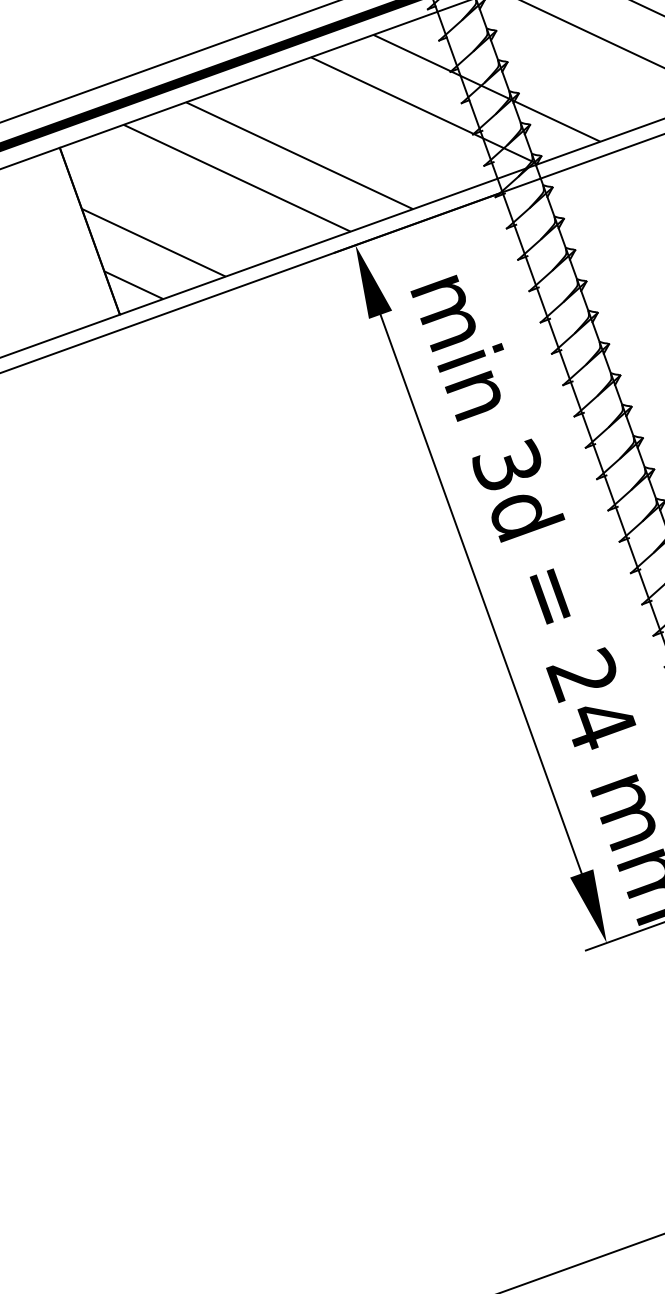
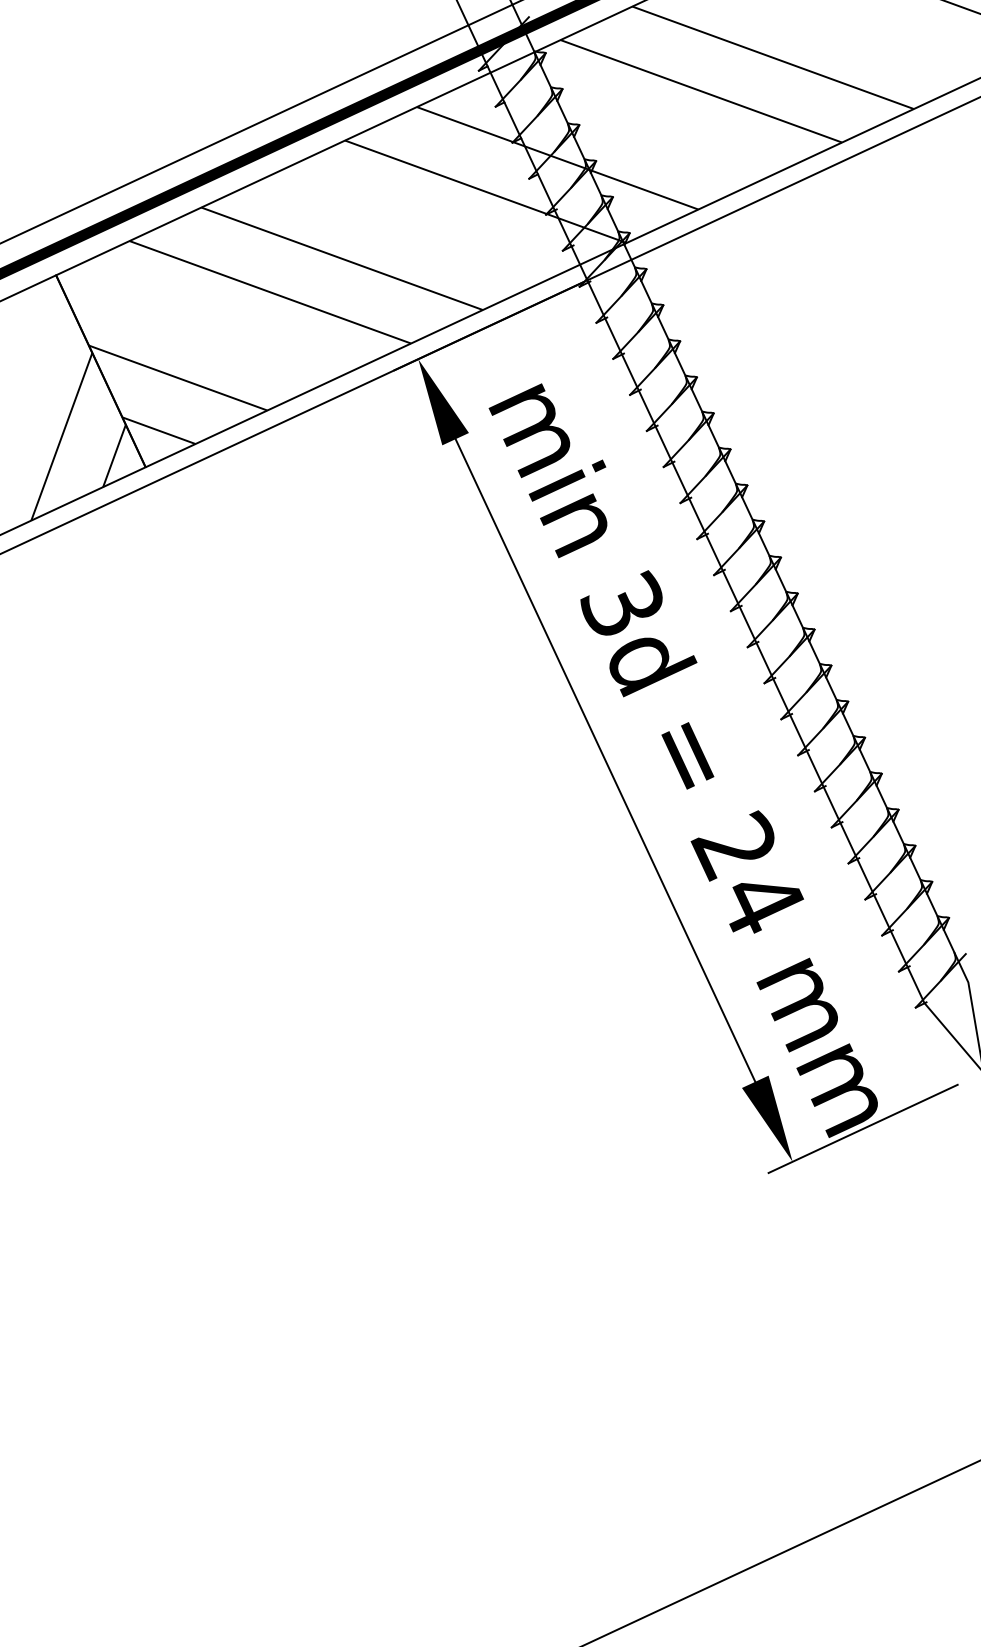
hatch: (66, 283) -> (78, 436), added

